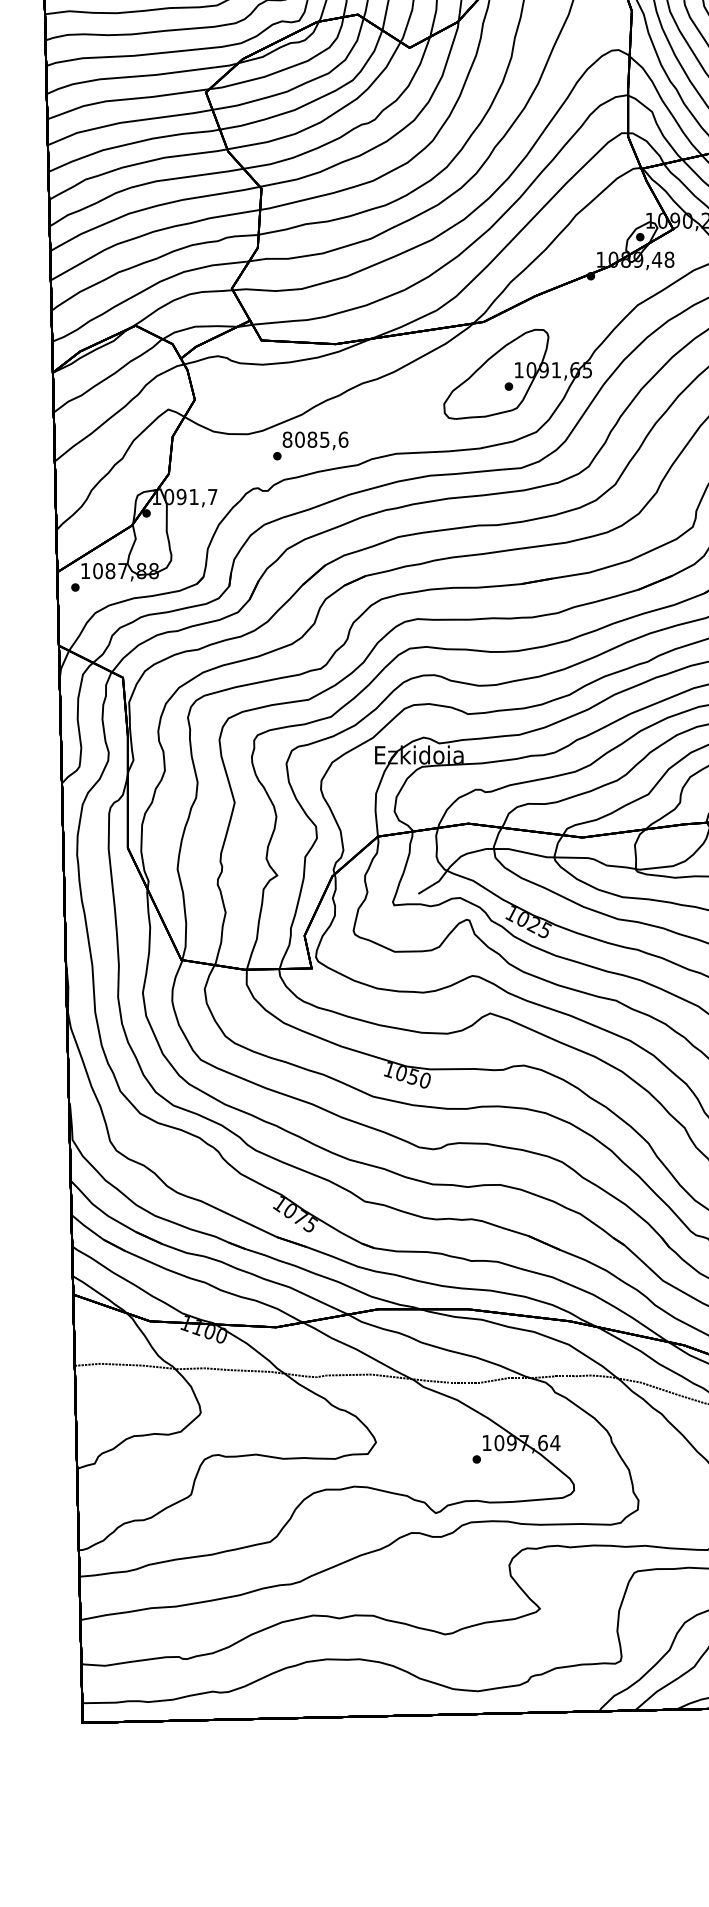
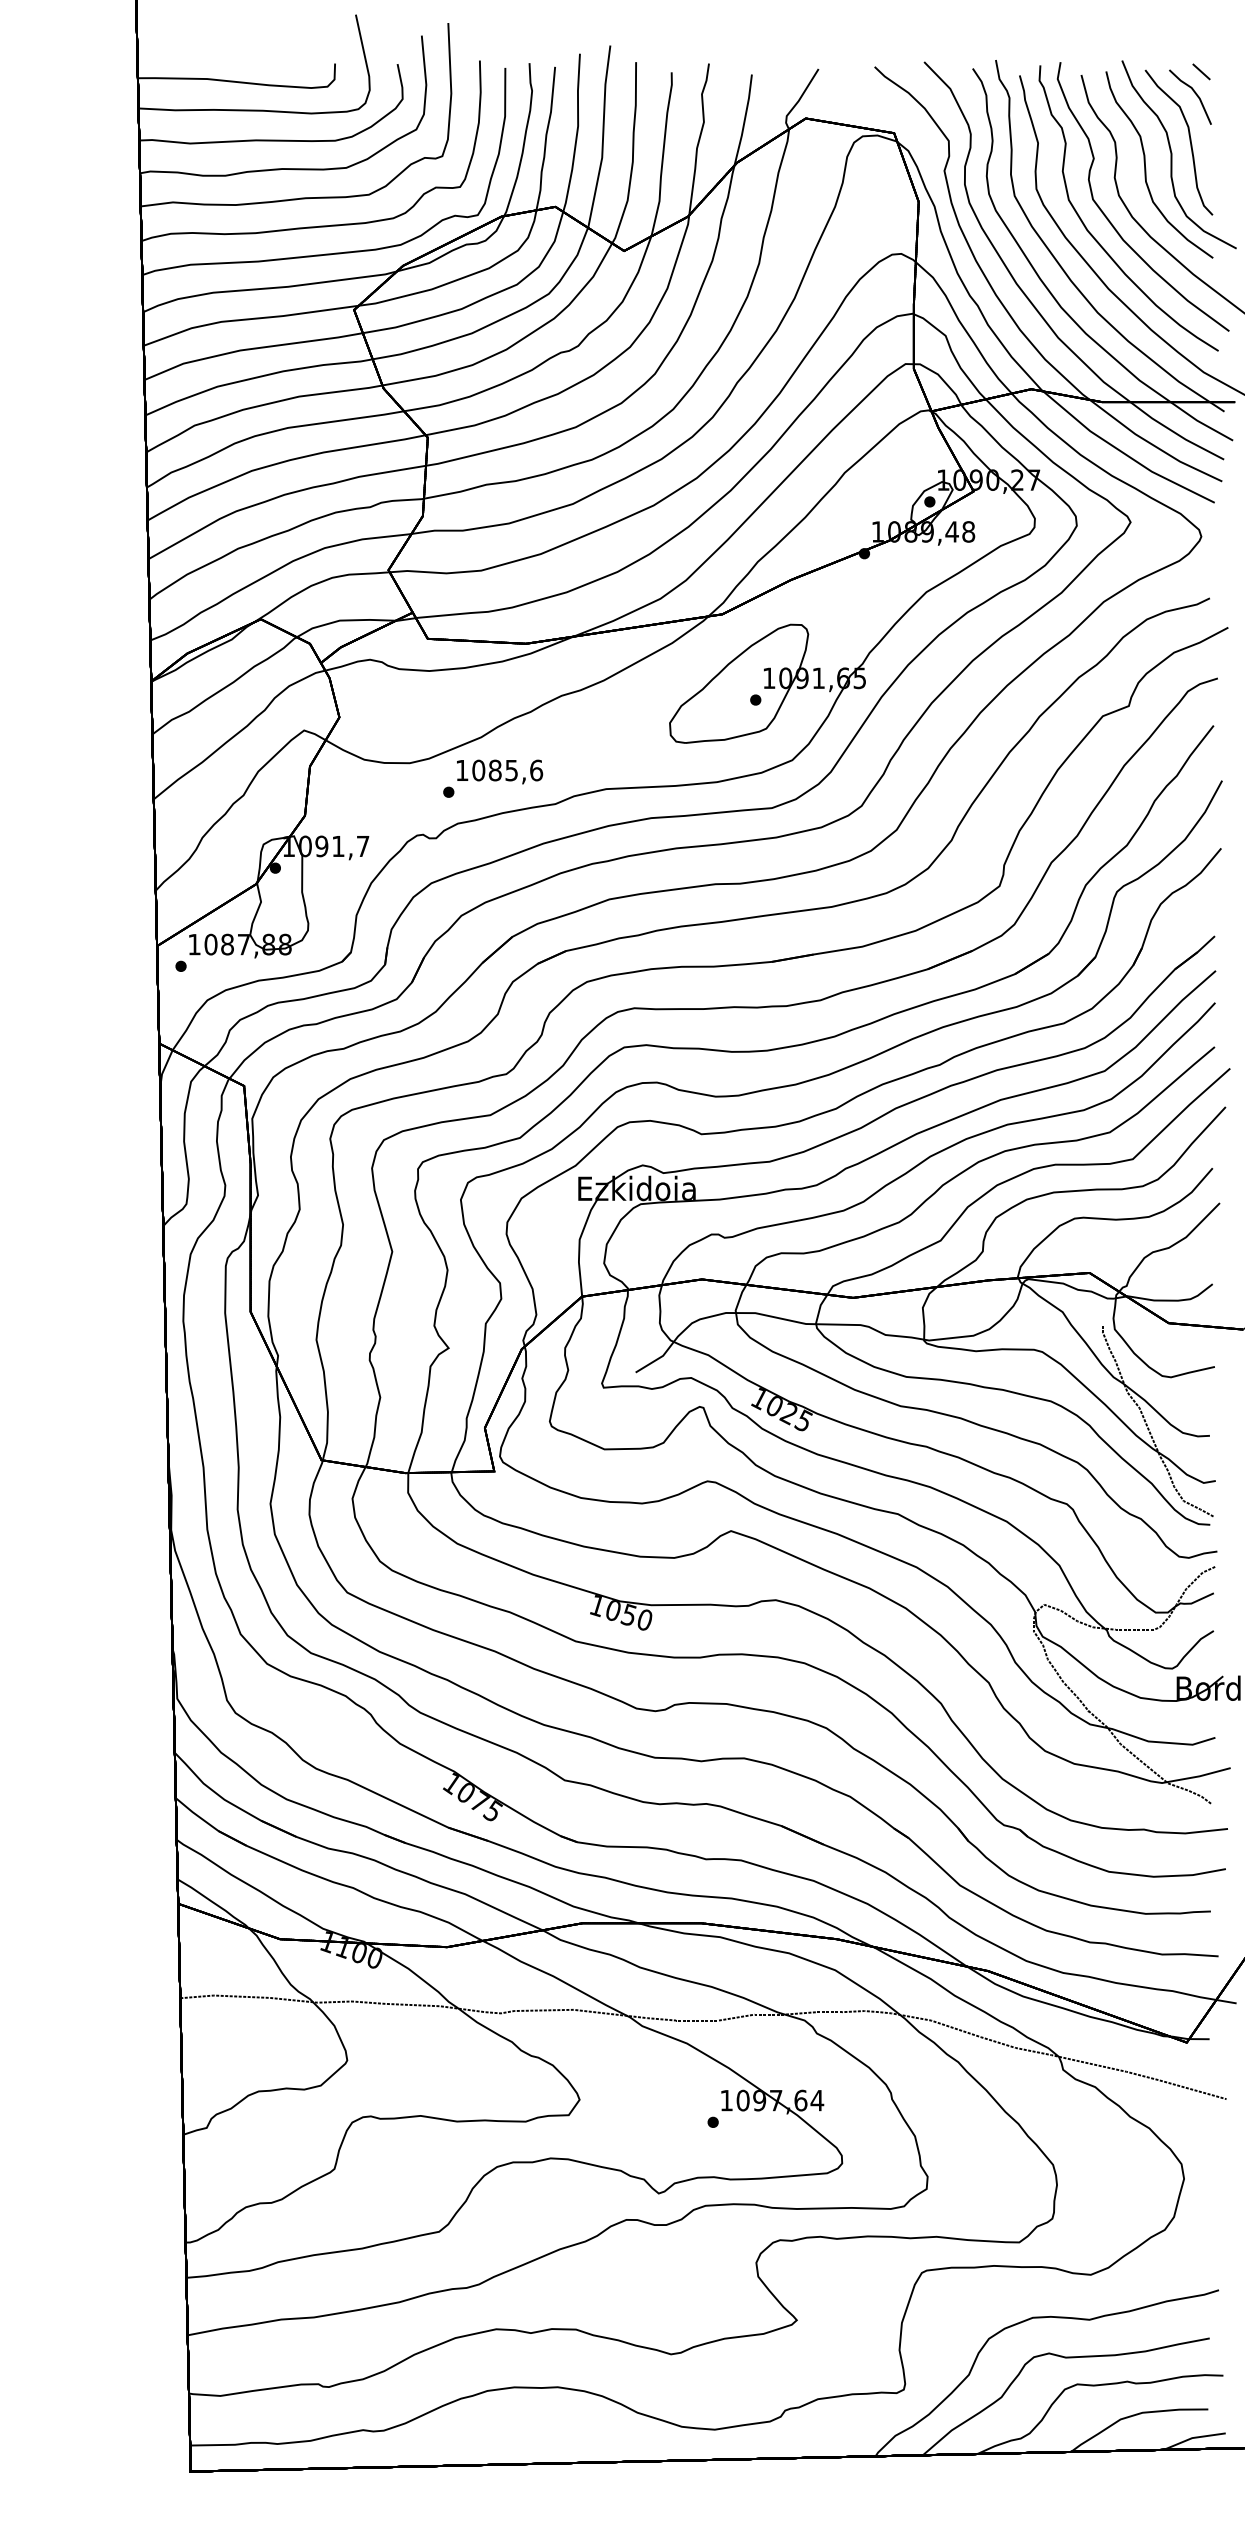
text: (286, 439) -> (461, 770), 8085,6 -> 1085,6

